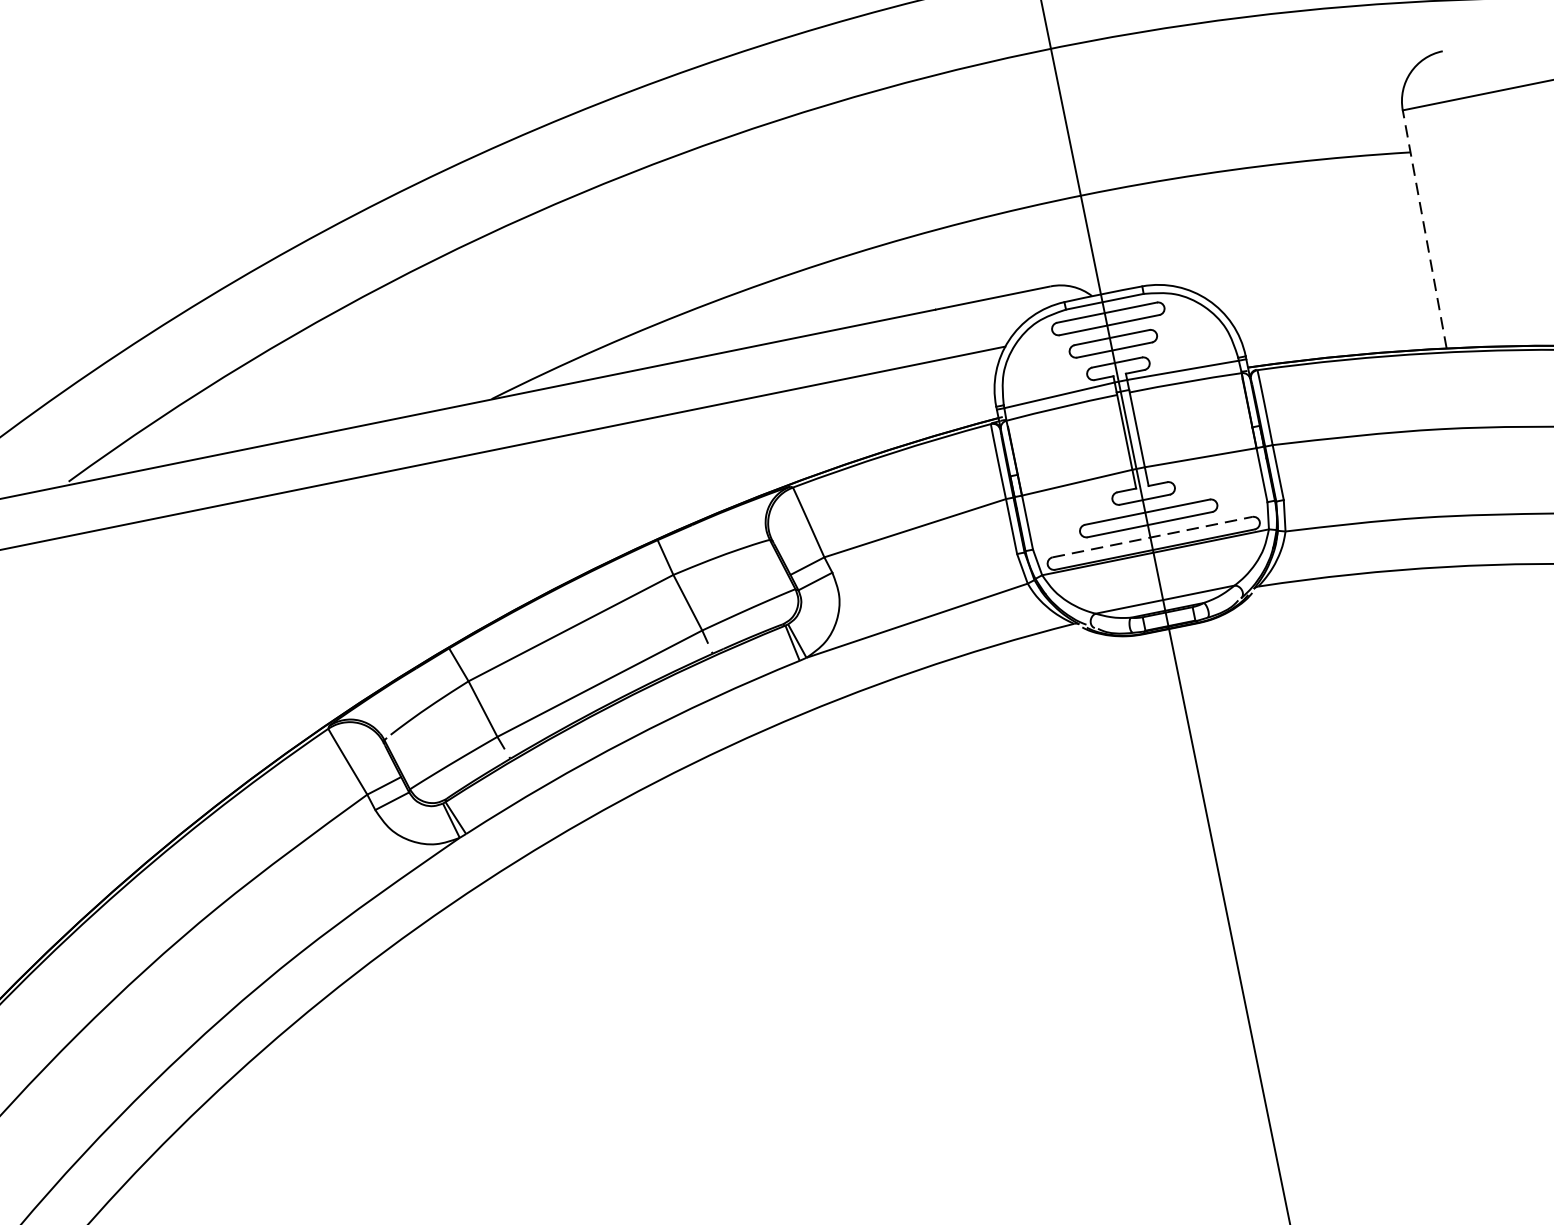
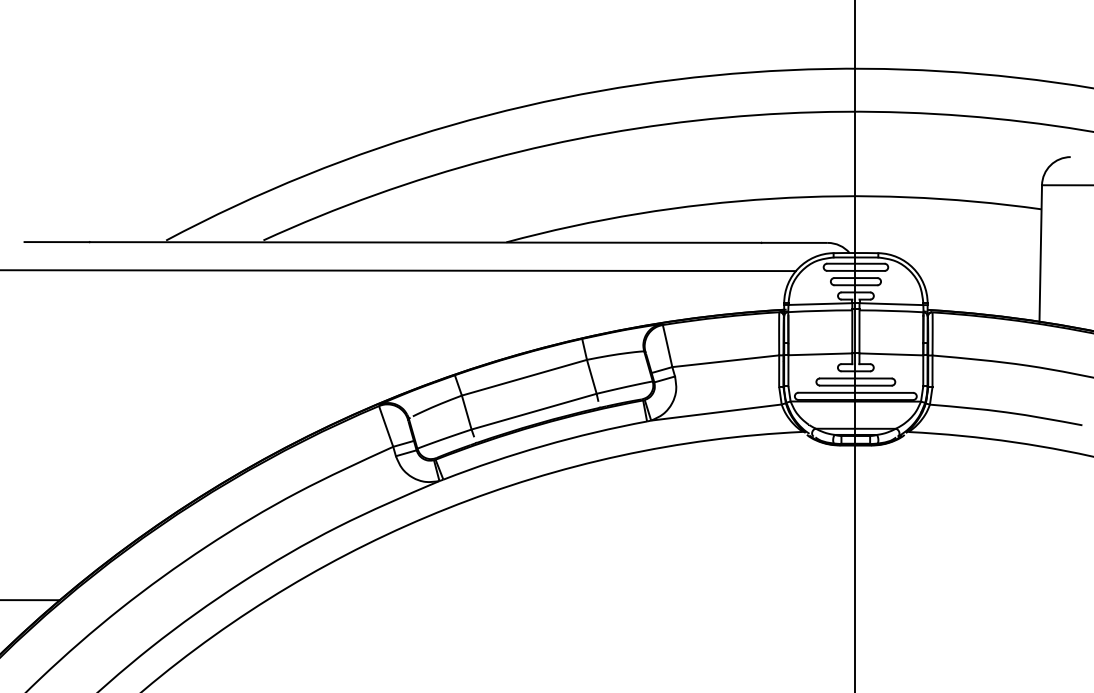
line: (1424, 229) -> (1040, 253), dashed -> solid
line: (1153, 536) -> (856, 392), dashed -> solid

